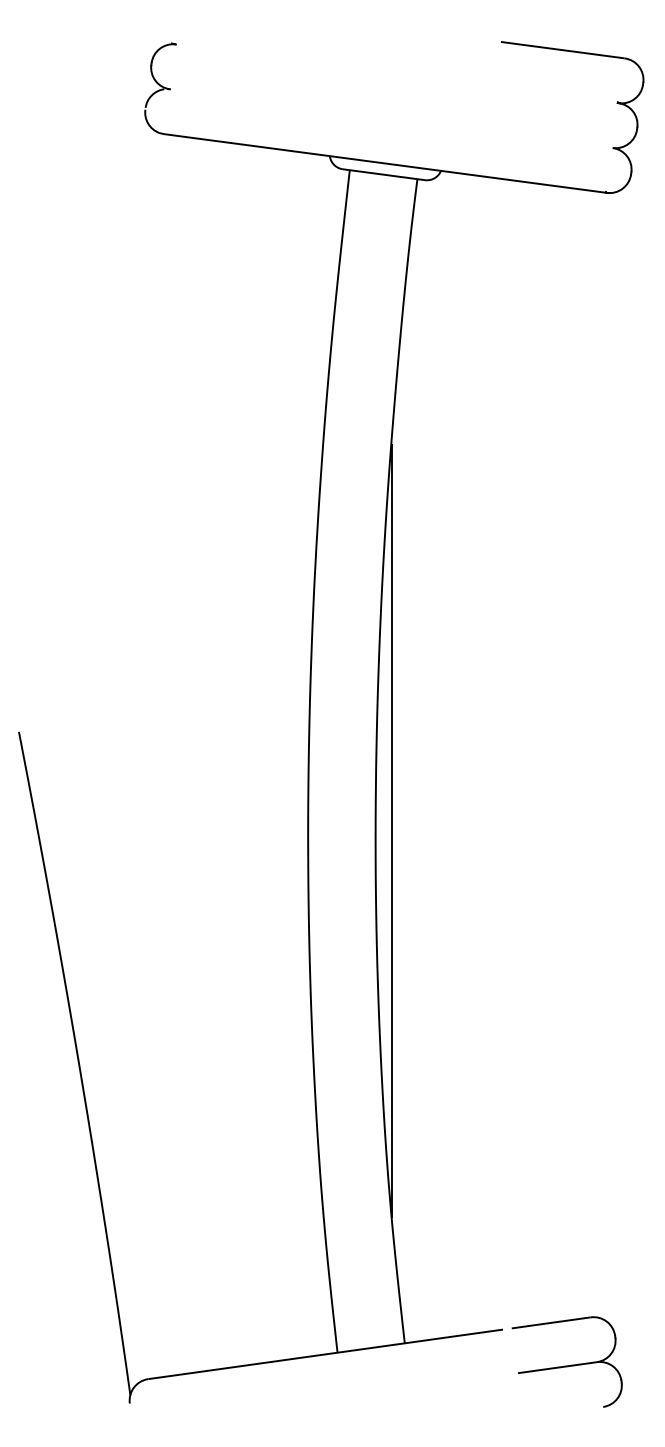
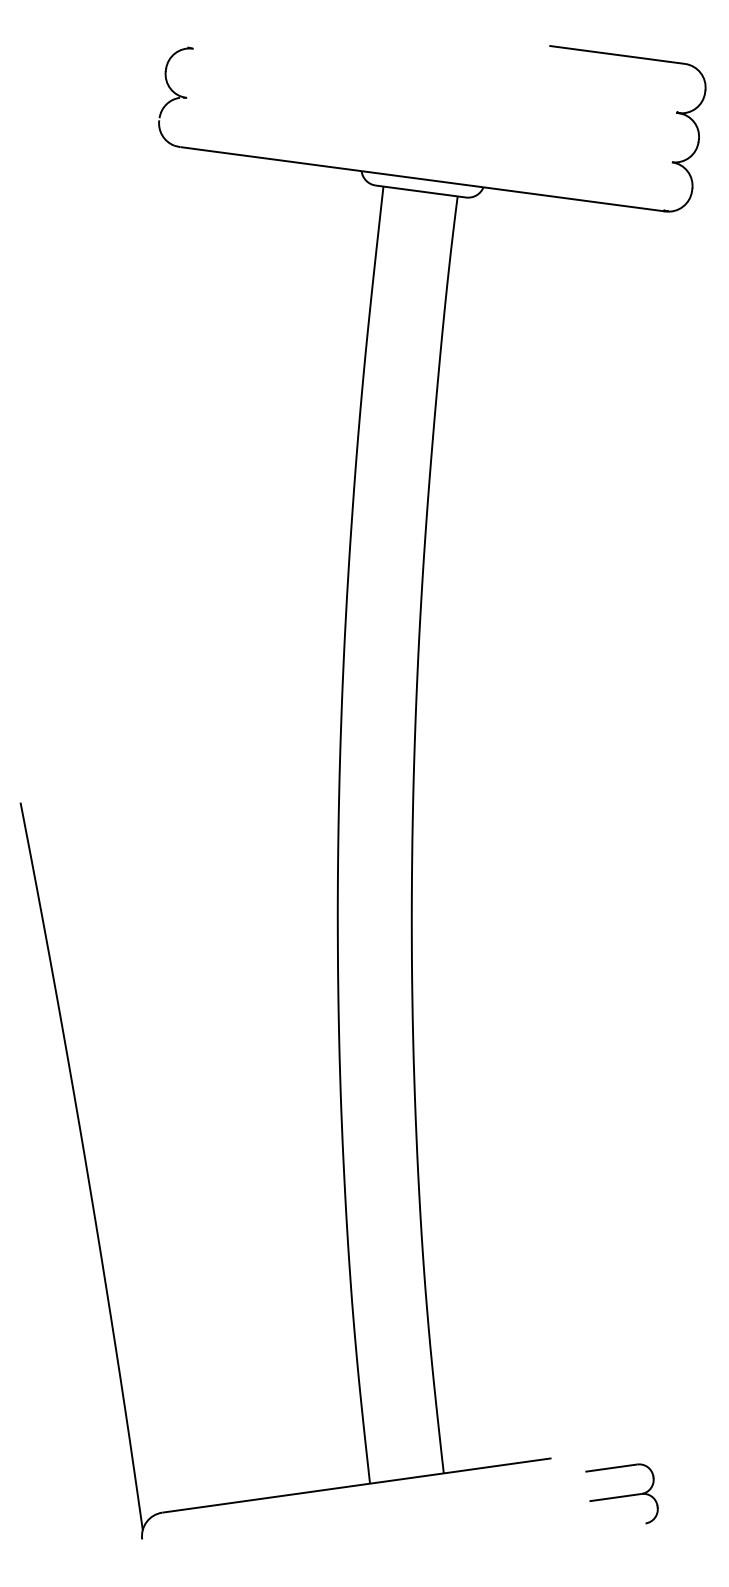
line: (391, 830) -> (429, 910), removed
part: (566, 1361) -> (621, 1493), size x0.6

